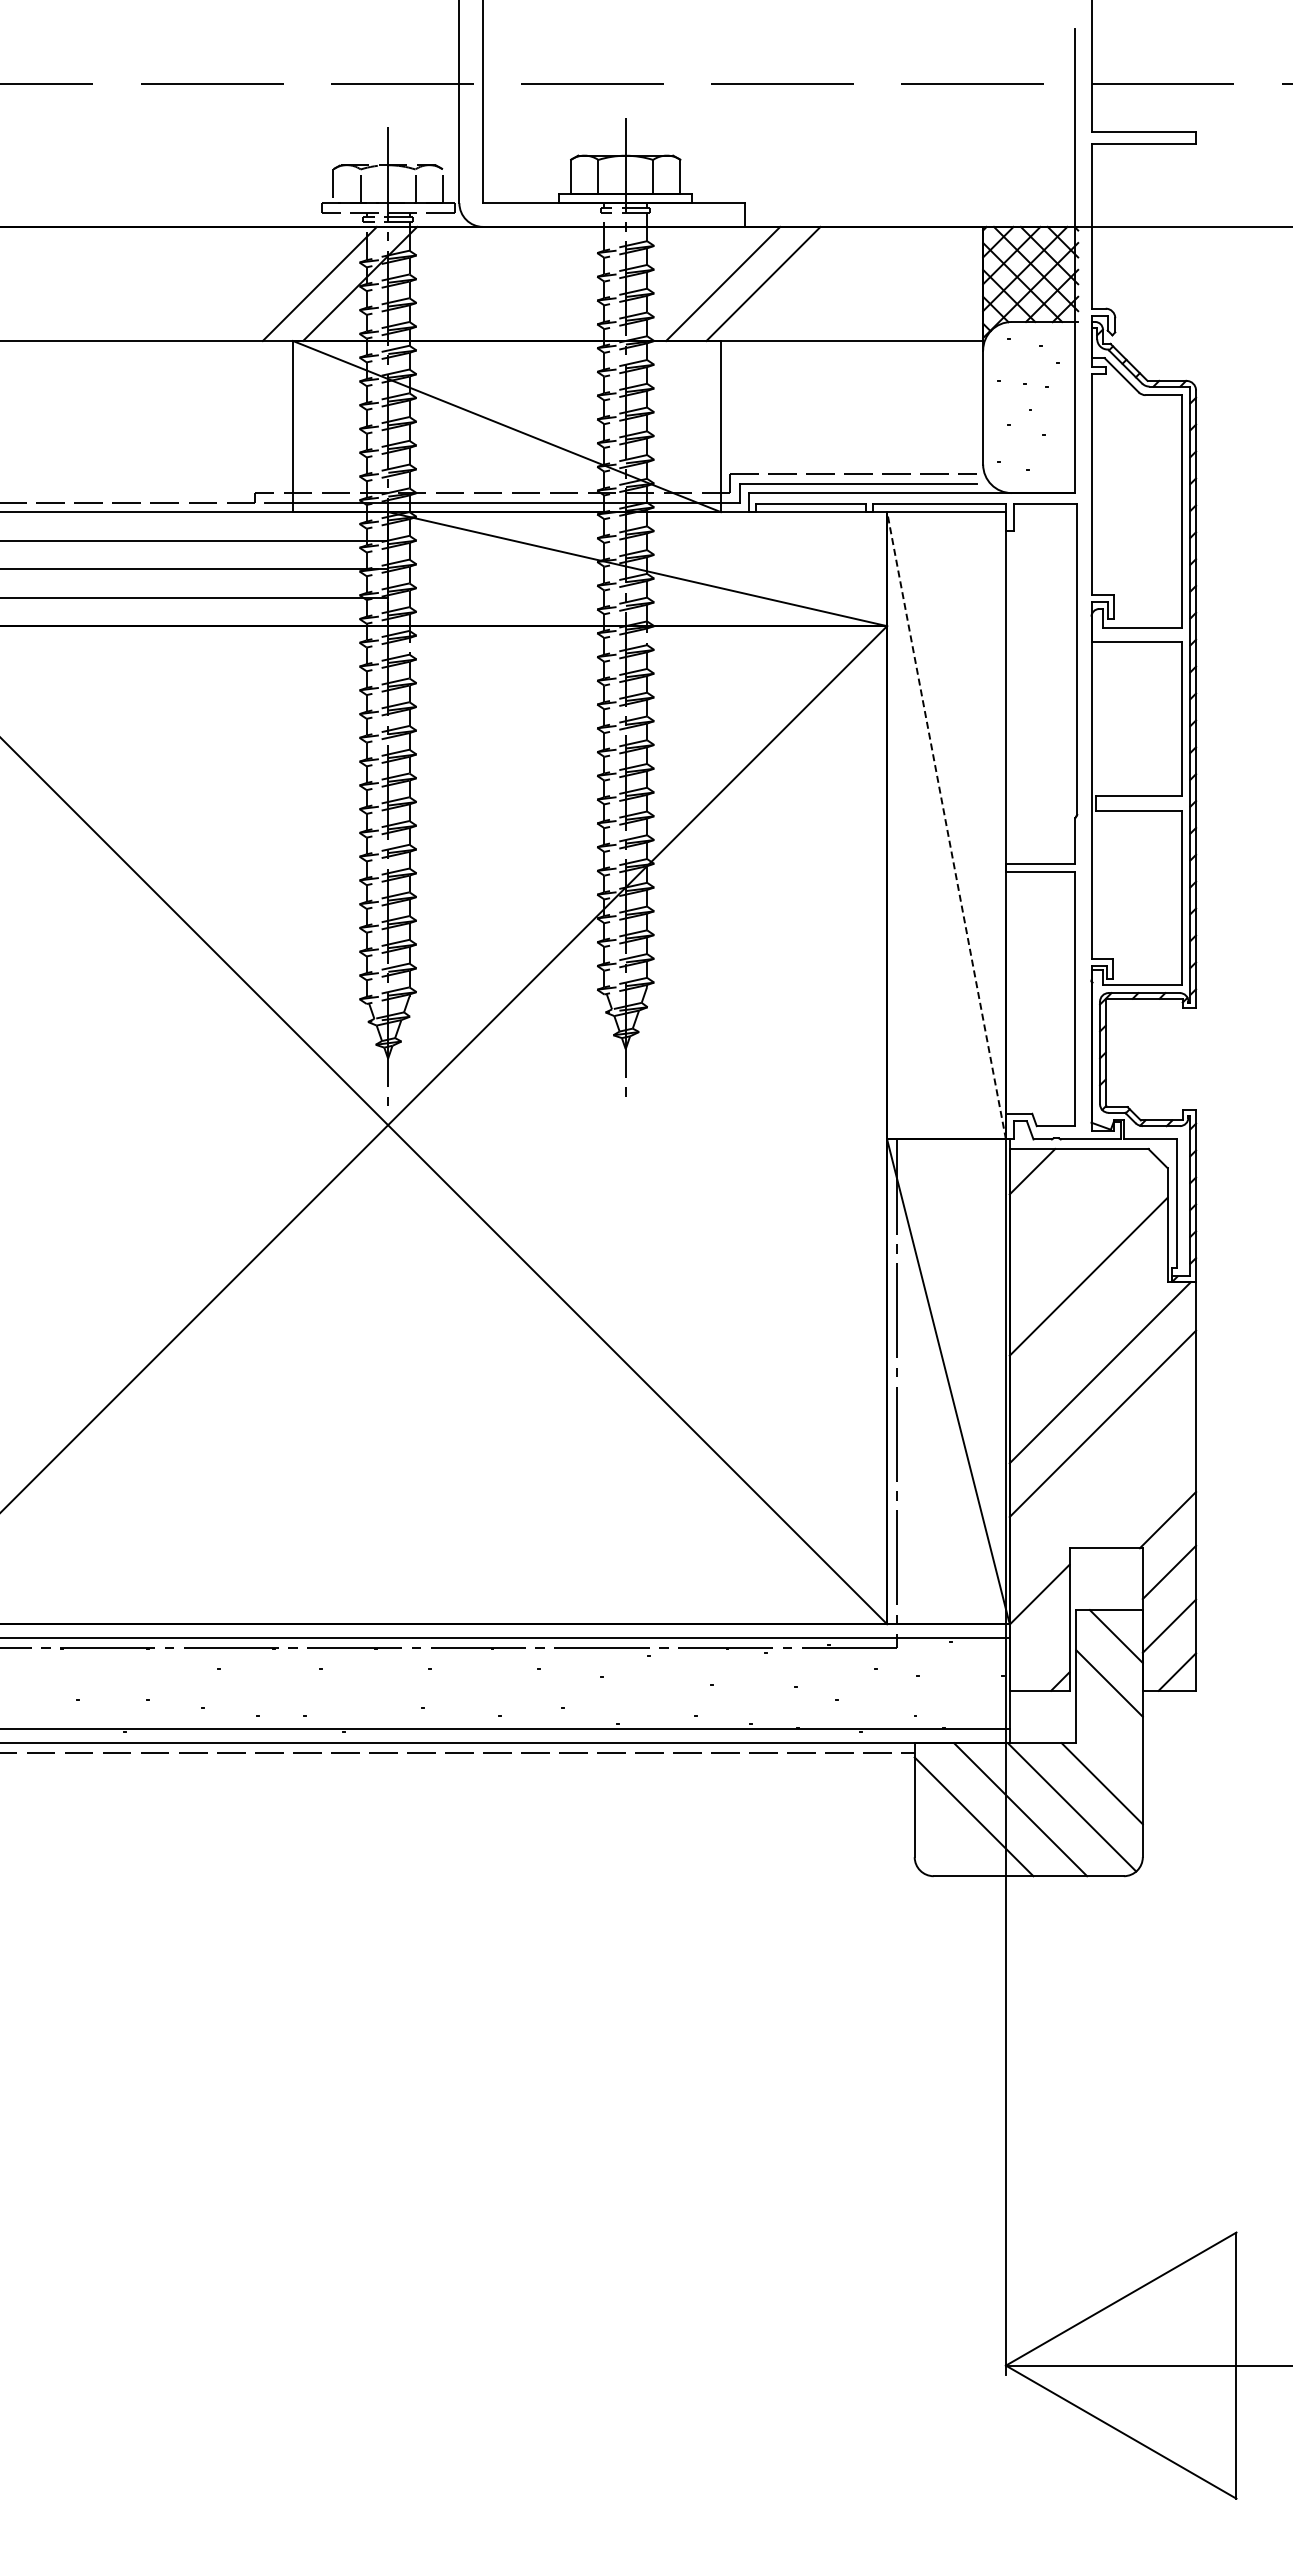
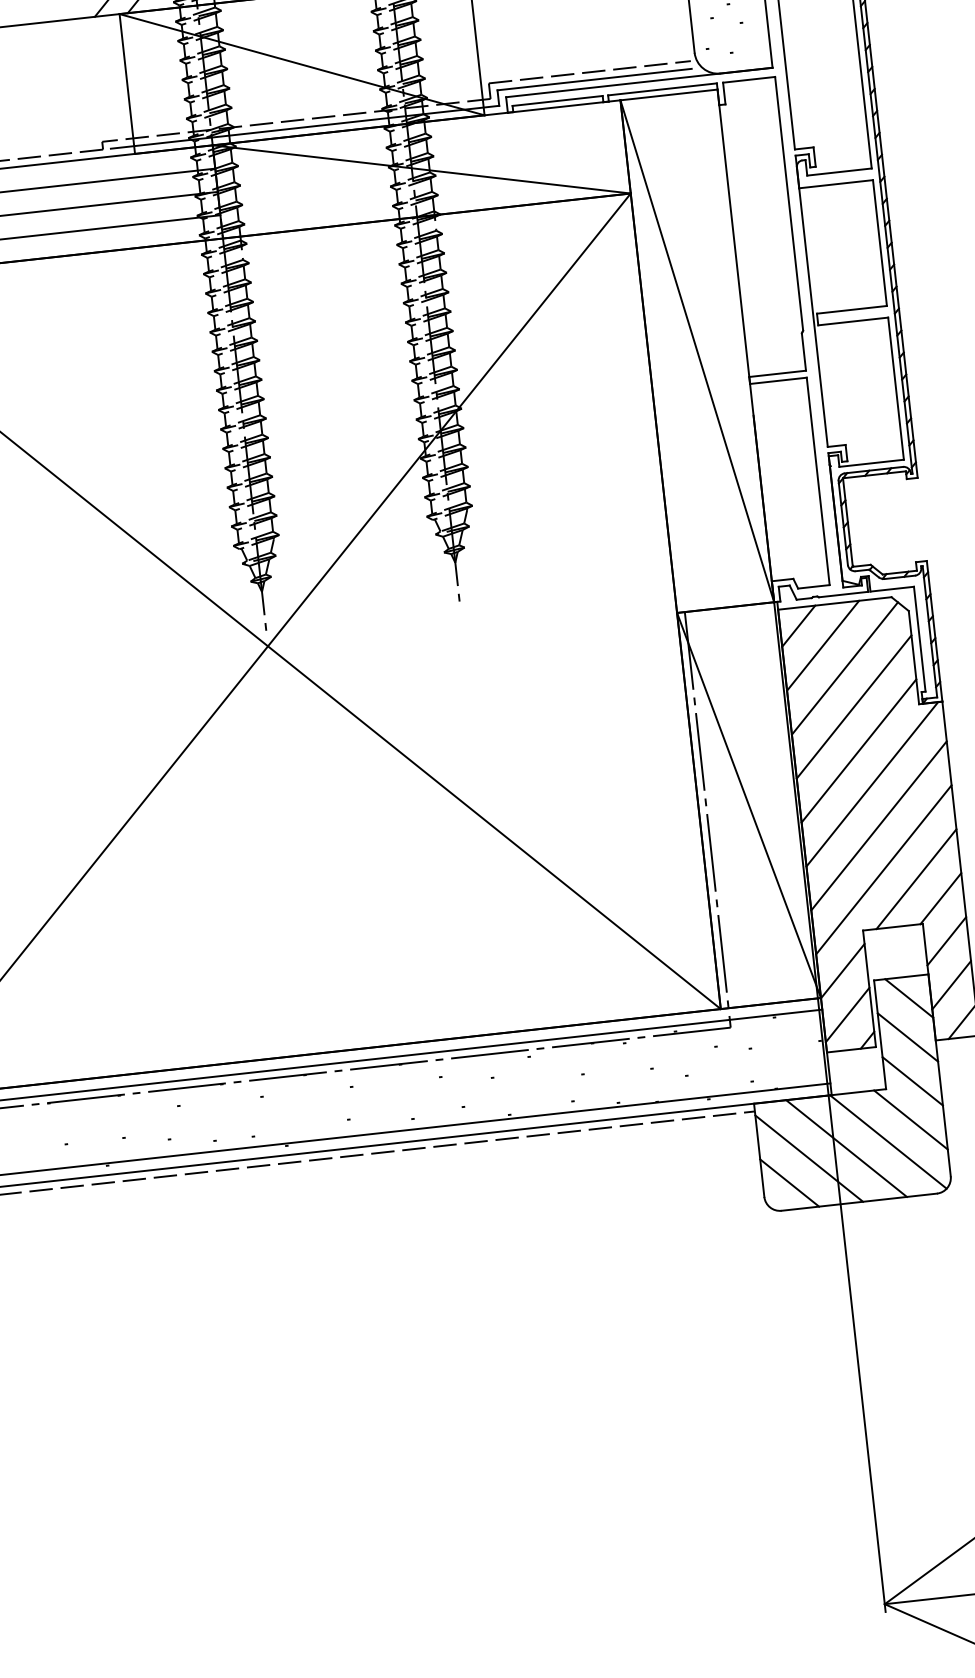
line: (946, 825) -> (697, 351), dashed -> solid
line: (1058, 1198) -> (822, 645), added
line: (1082, 1229) -> (844, 668), added
line: (1088, 1330) -> (858, 750), added
line: (1102, 1477) -> (883, 869), added
line: (1141, 1493) -> (916, 879), added
line: (1039, 1648) -> (847, 1015), added
line: (1109, 1736) -> (912, 1080), added
line: (946, 1843) -> (789, 1182), added

